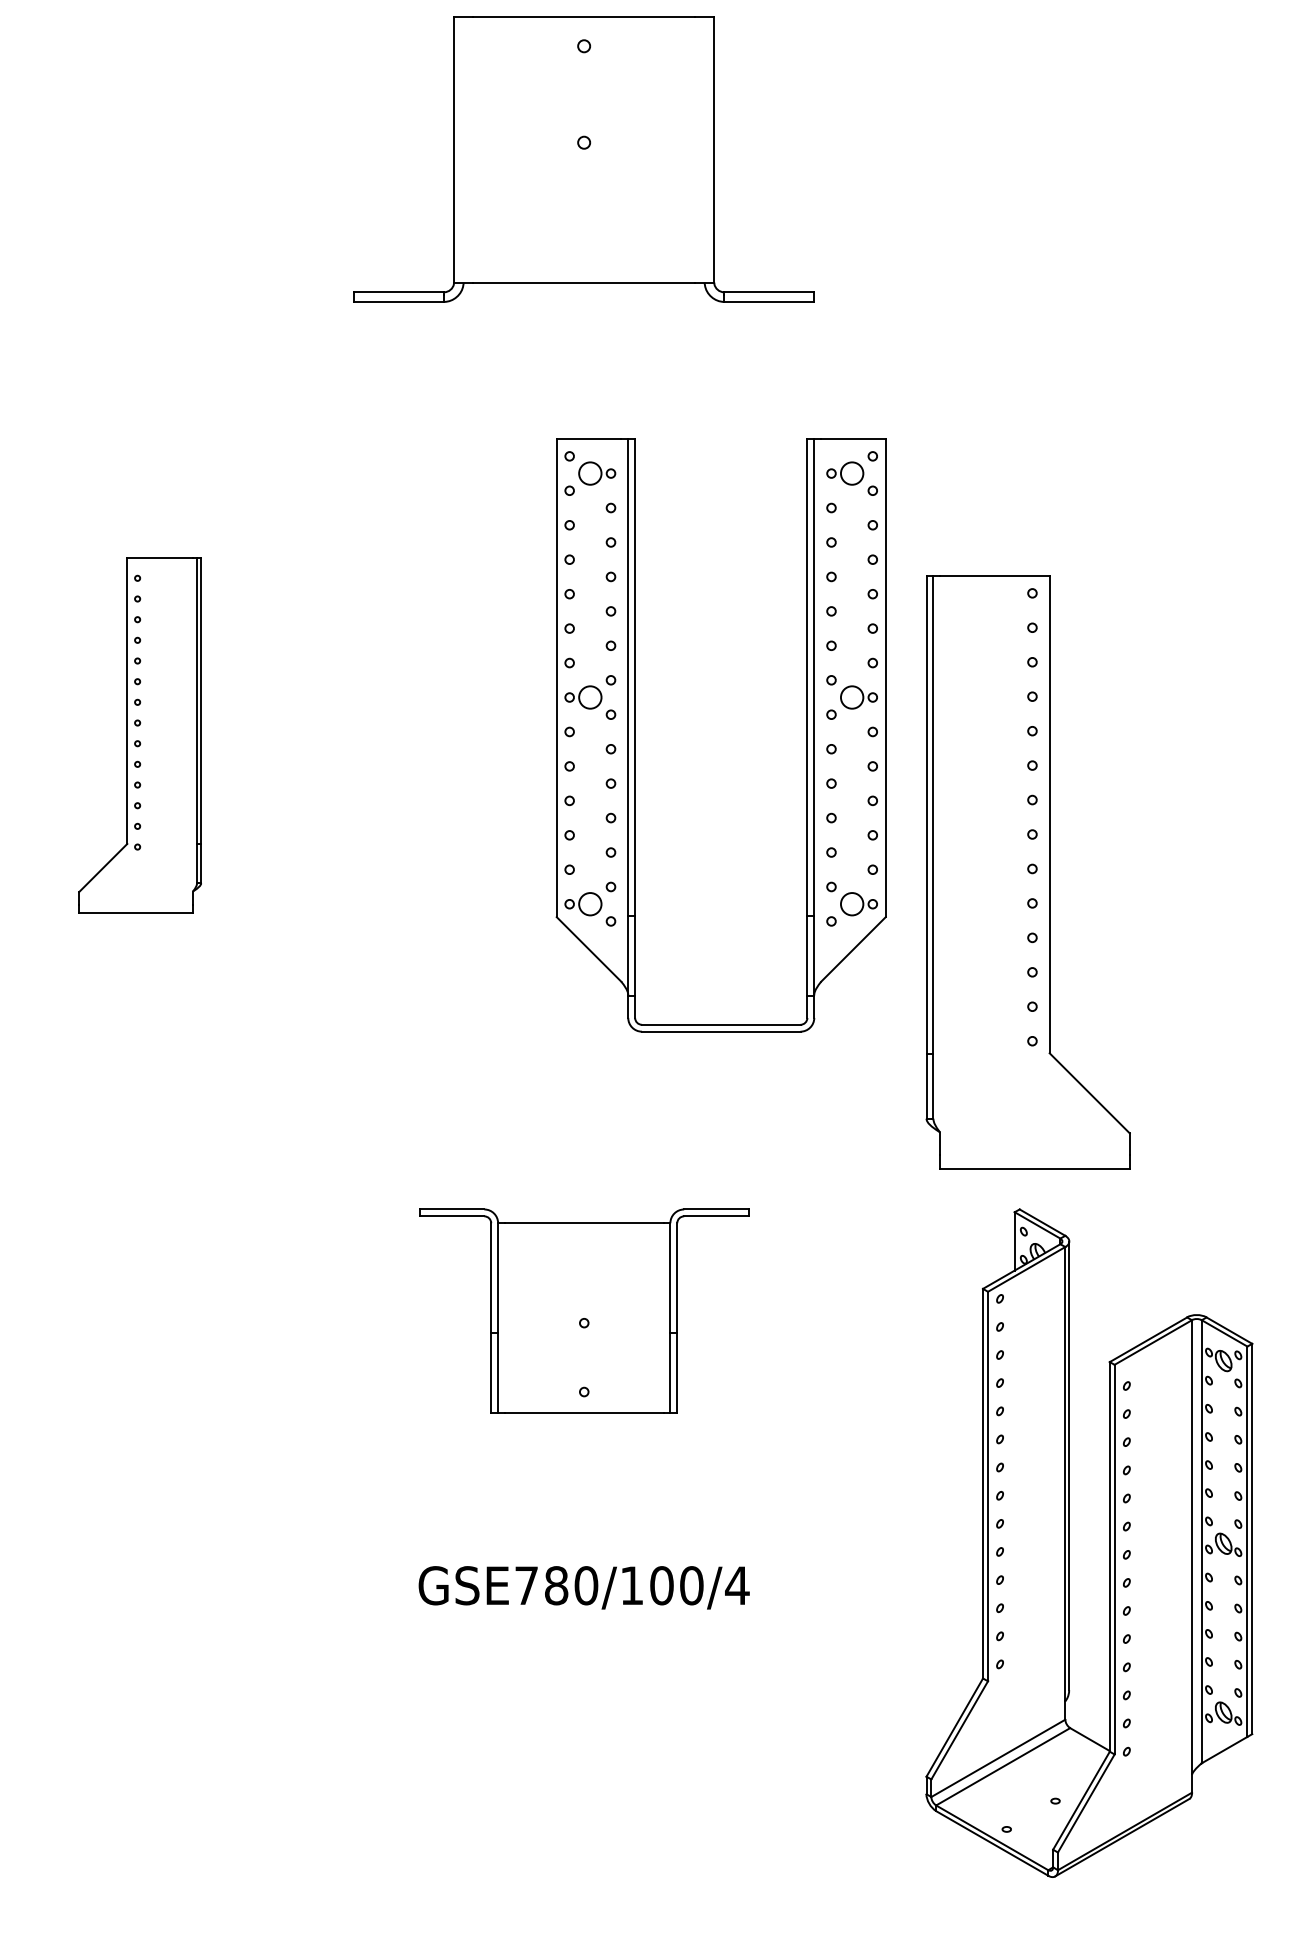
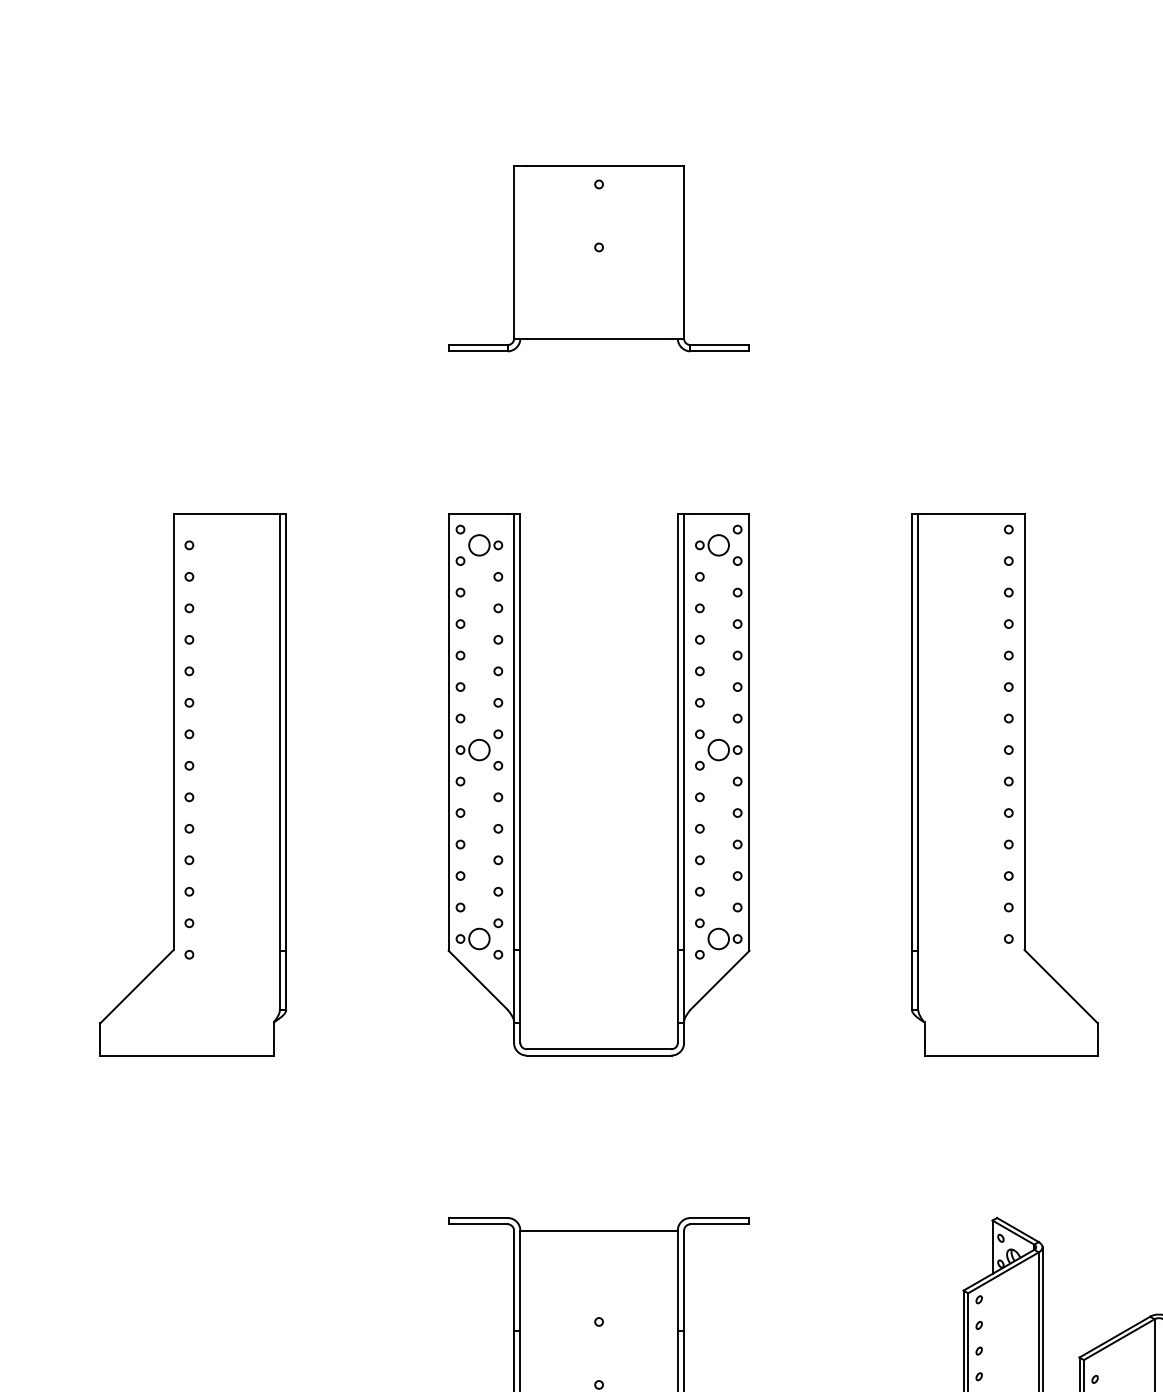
part: (584, 159) -> (599, 258), size x0.71
part: (139, 735) -> (192, 784), size x1.67
part: (635, 735) -> (520, 784), moved
part: (1027, 872) -> (1004, 784), moved

